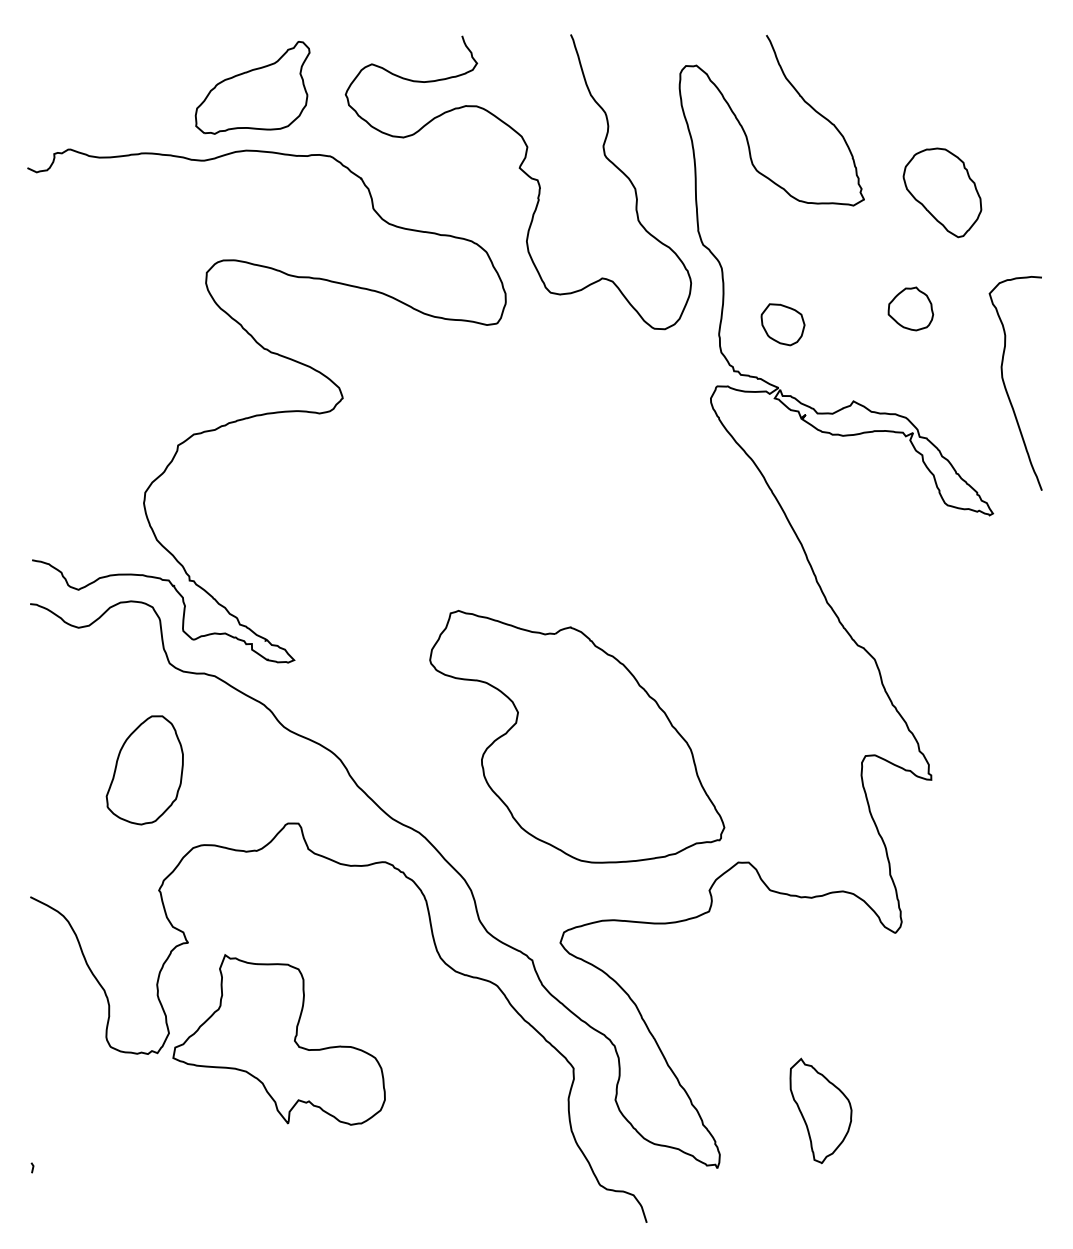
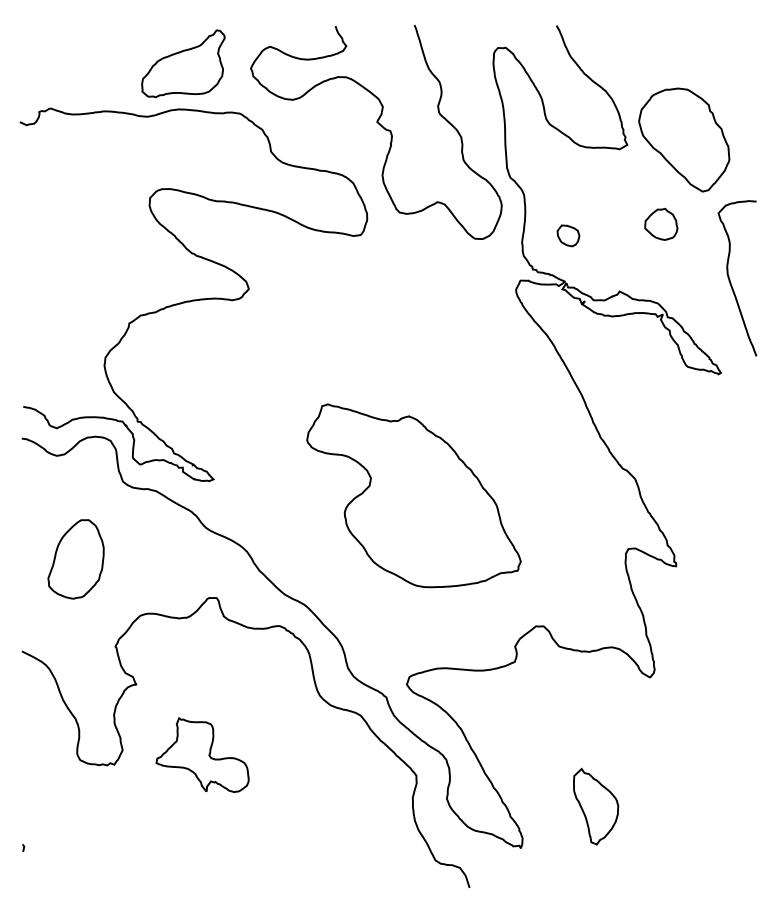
part: (942, 192) -> (684, 139), size x1.6
part: (782, 324) -> (568, 235), size x0.7
part: (577, 736) -> (414, 495), moved
part: (144, 770) -> (75, 559), moved
part: (278, 1039) -> (202, 754), size x0.6

